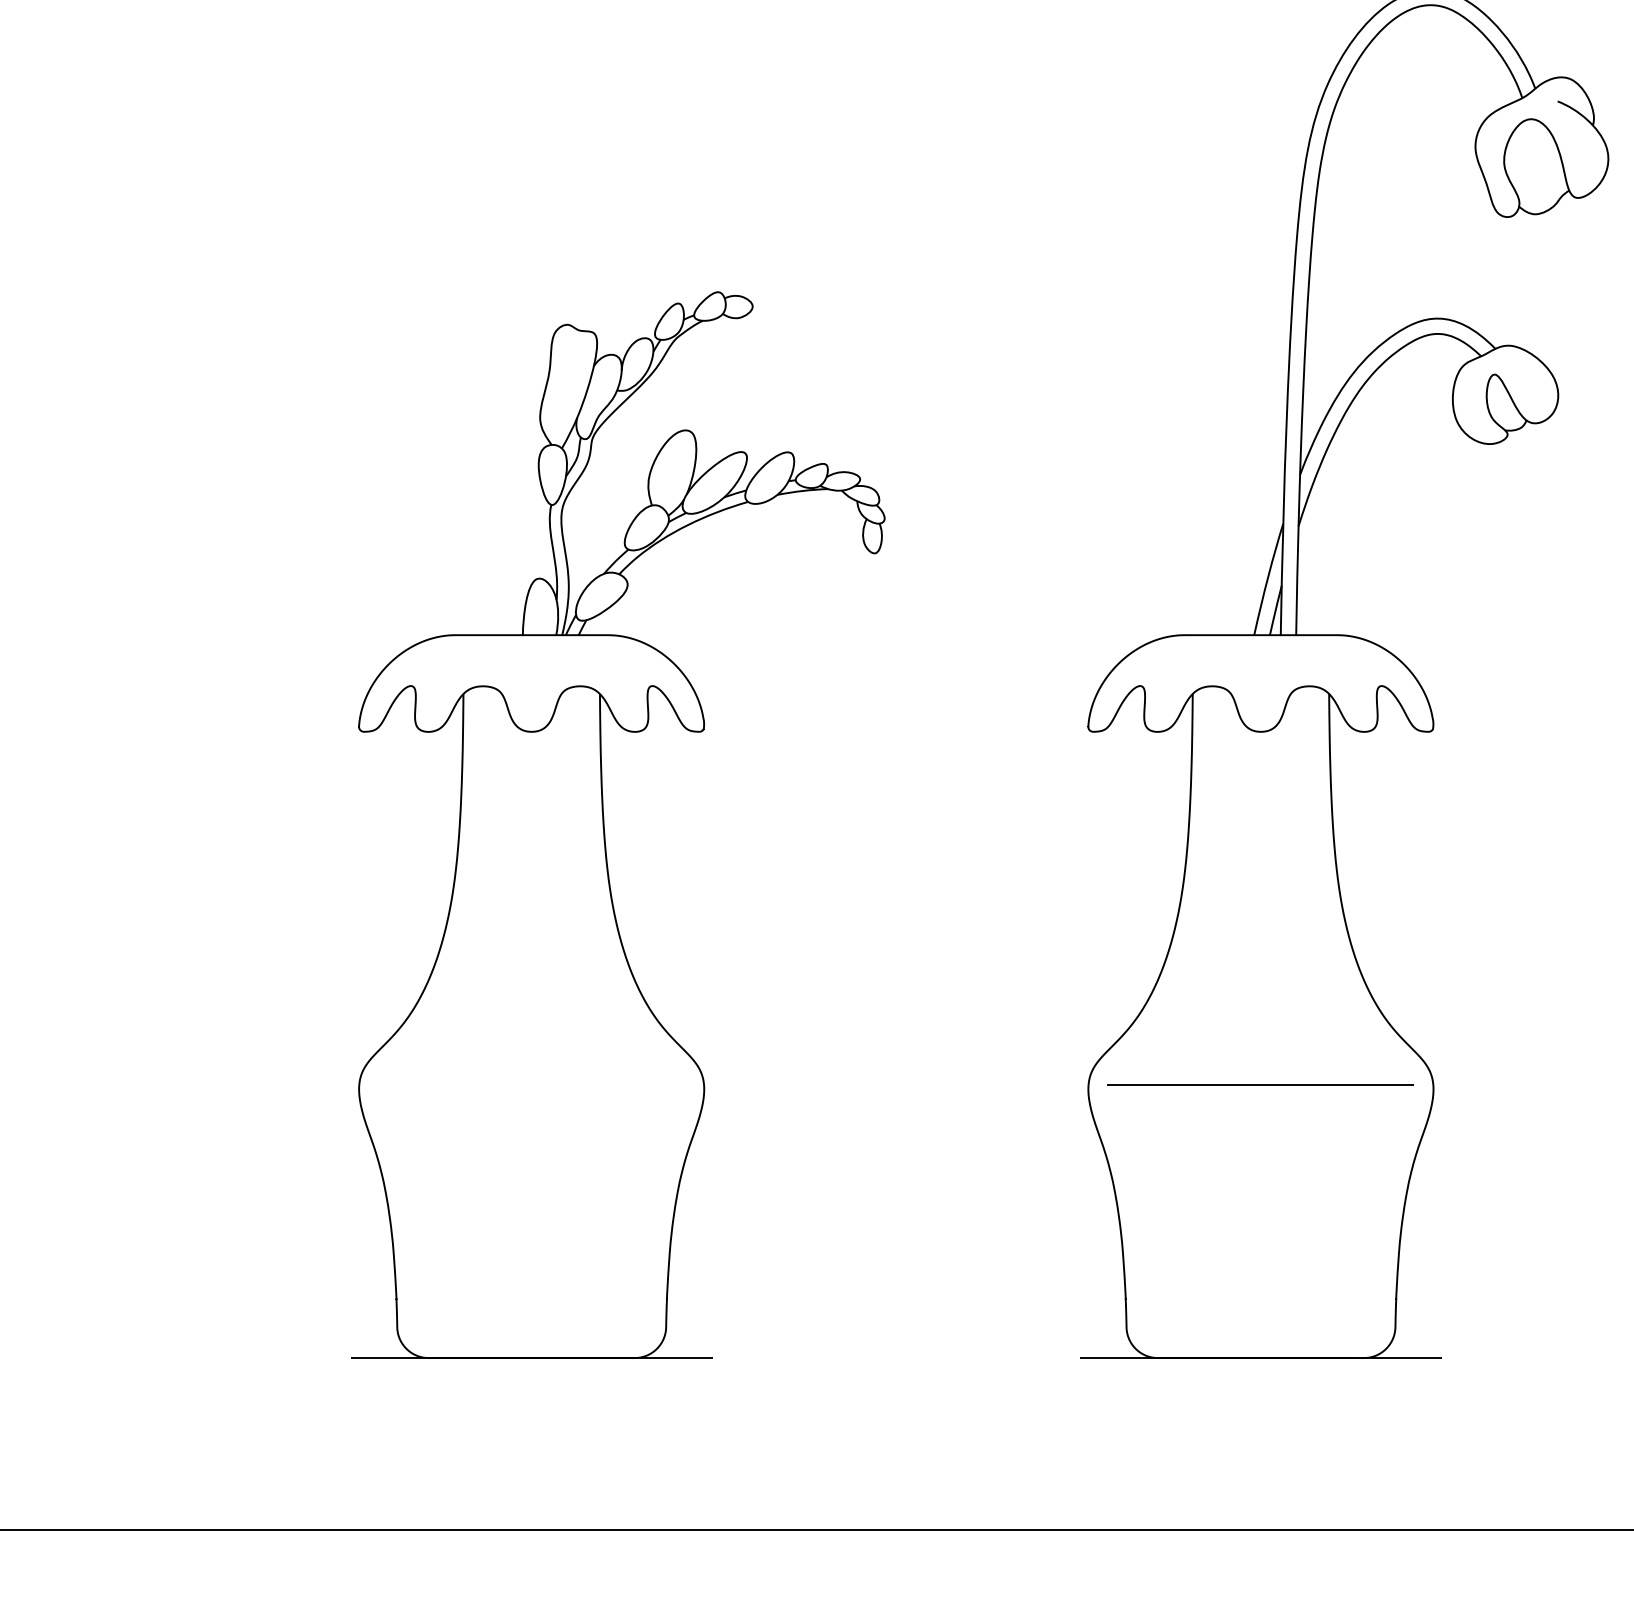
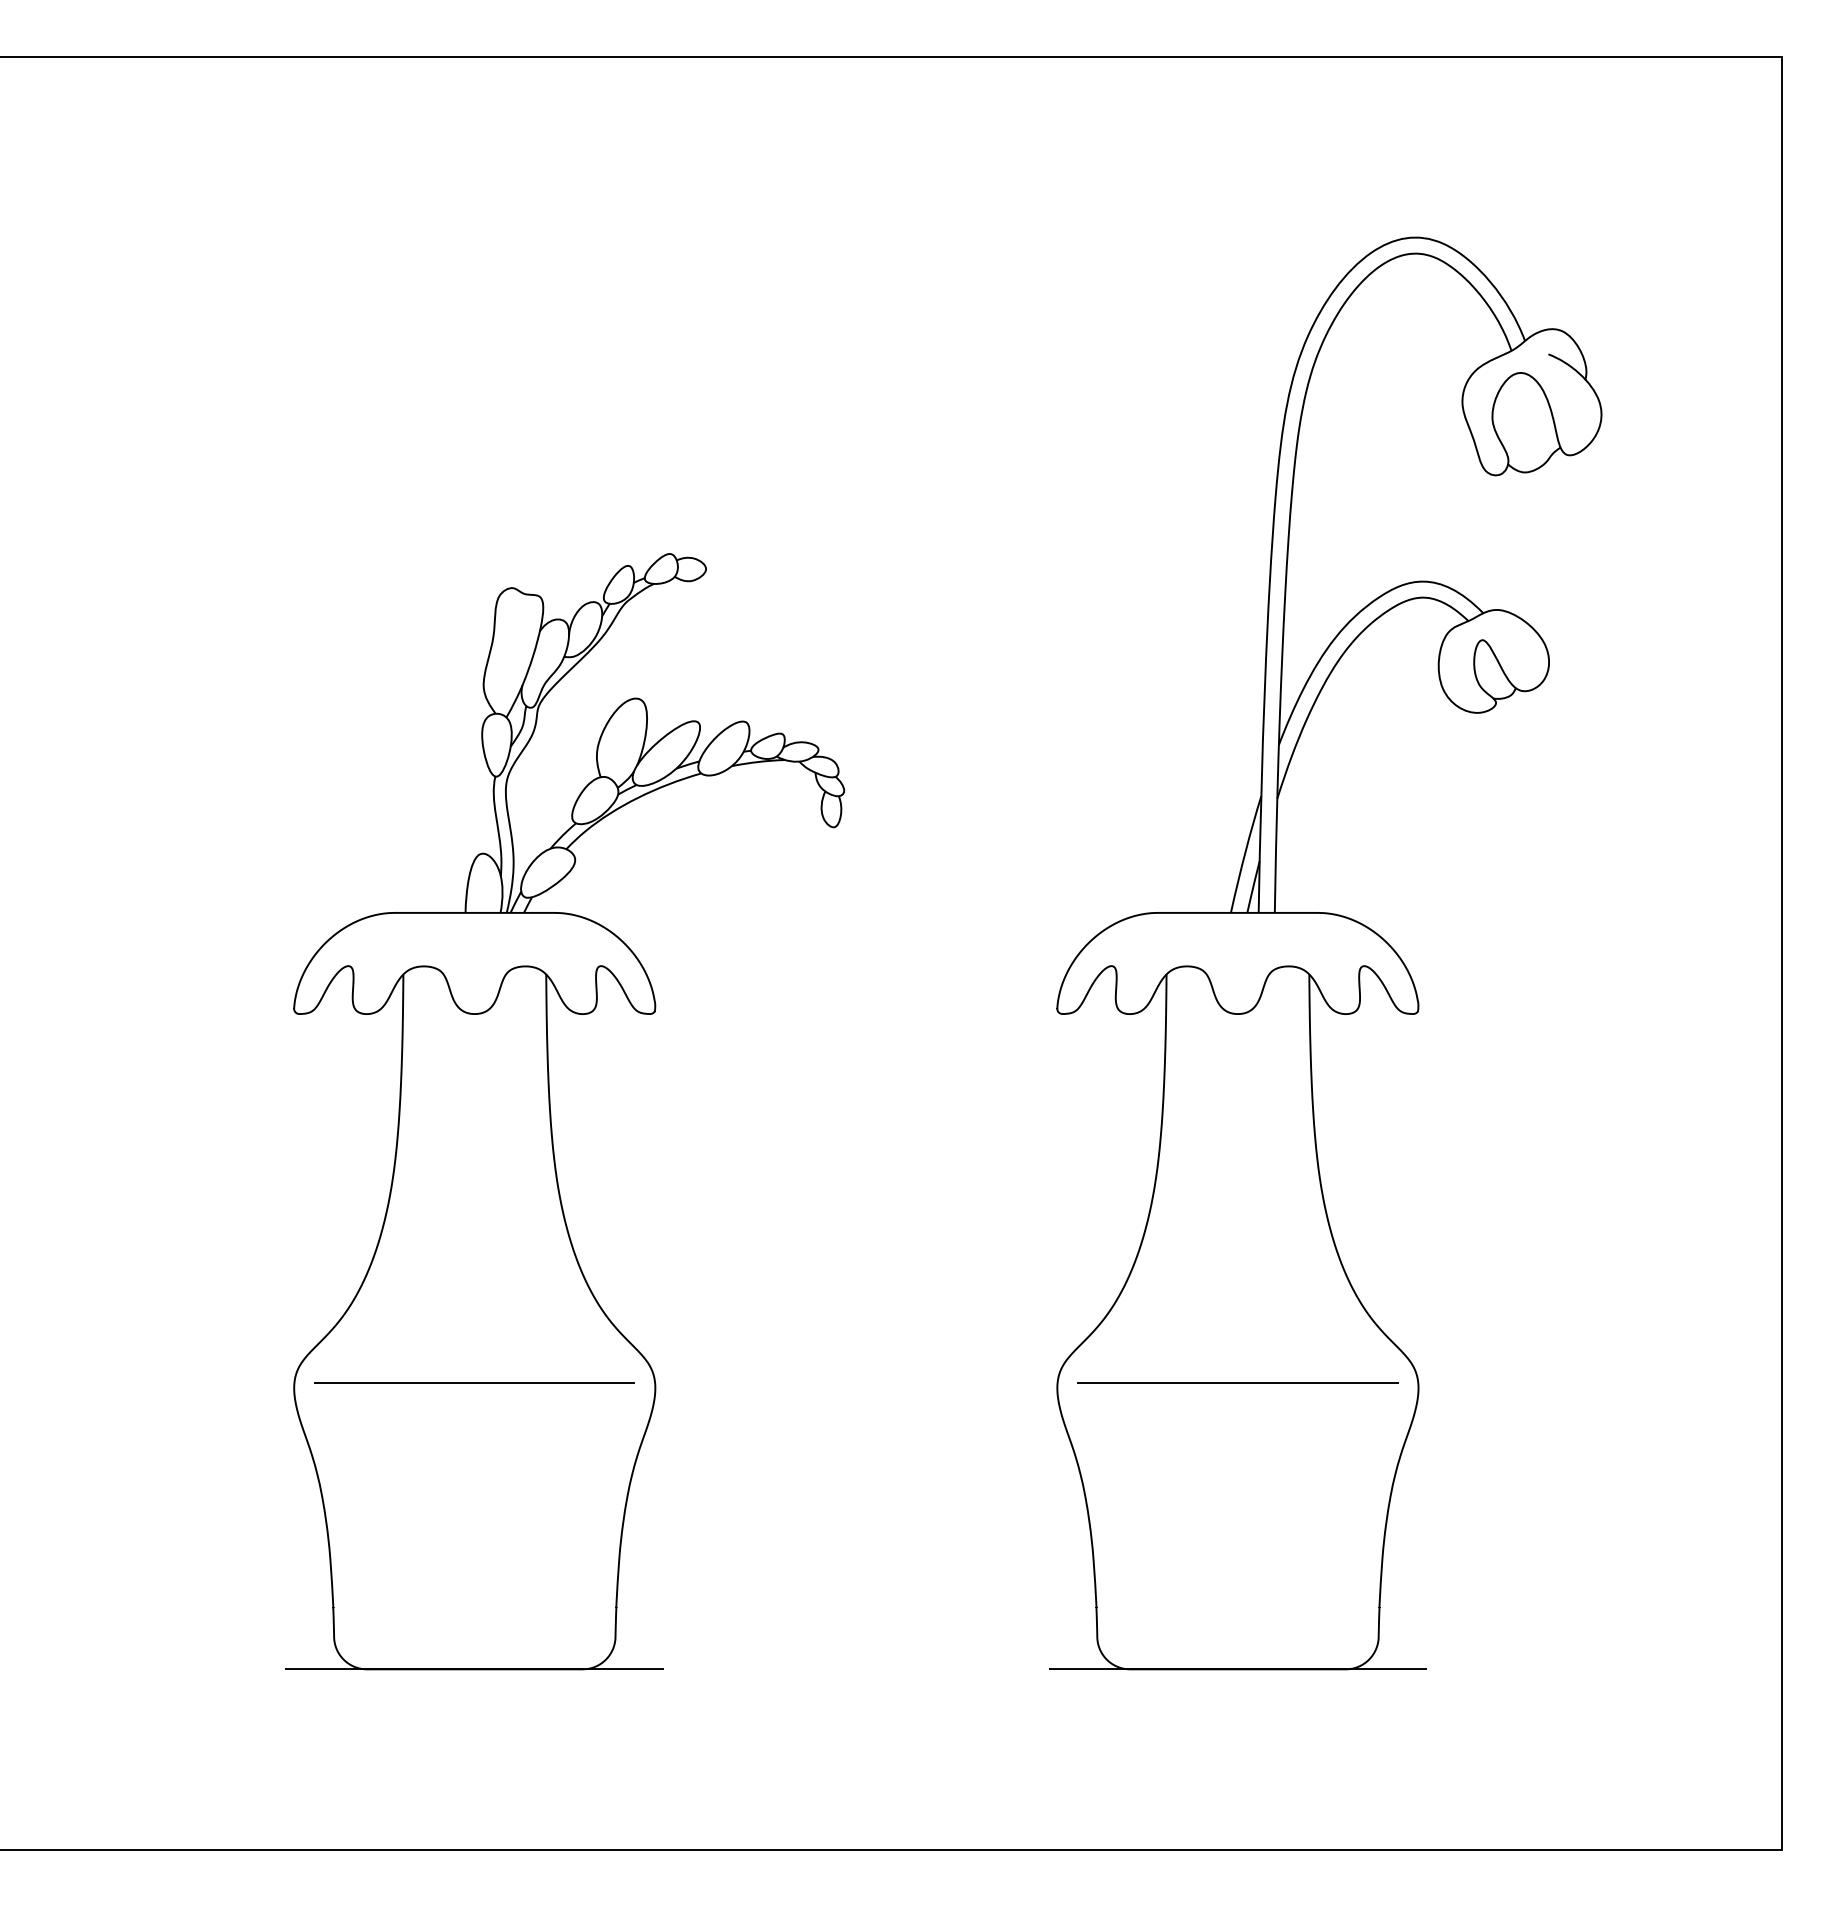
line: (531, 1083) -> (474, 1382), added

